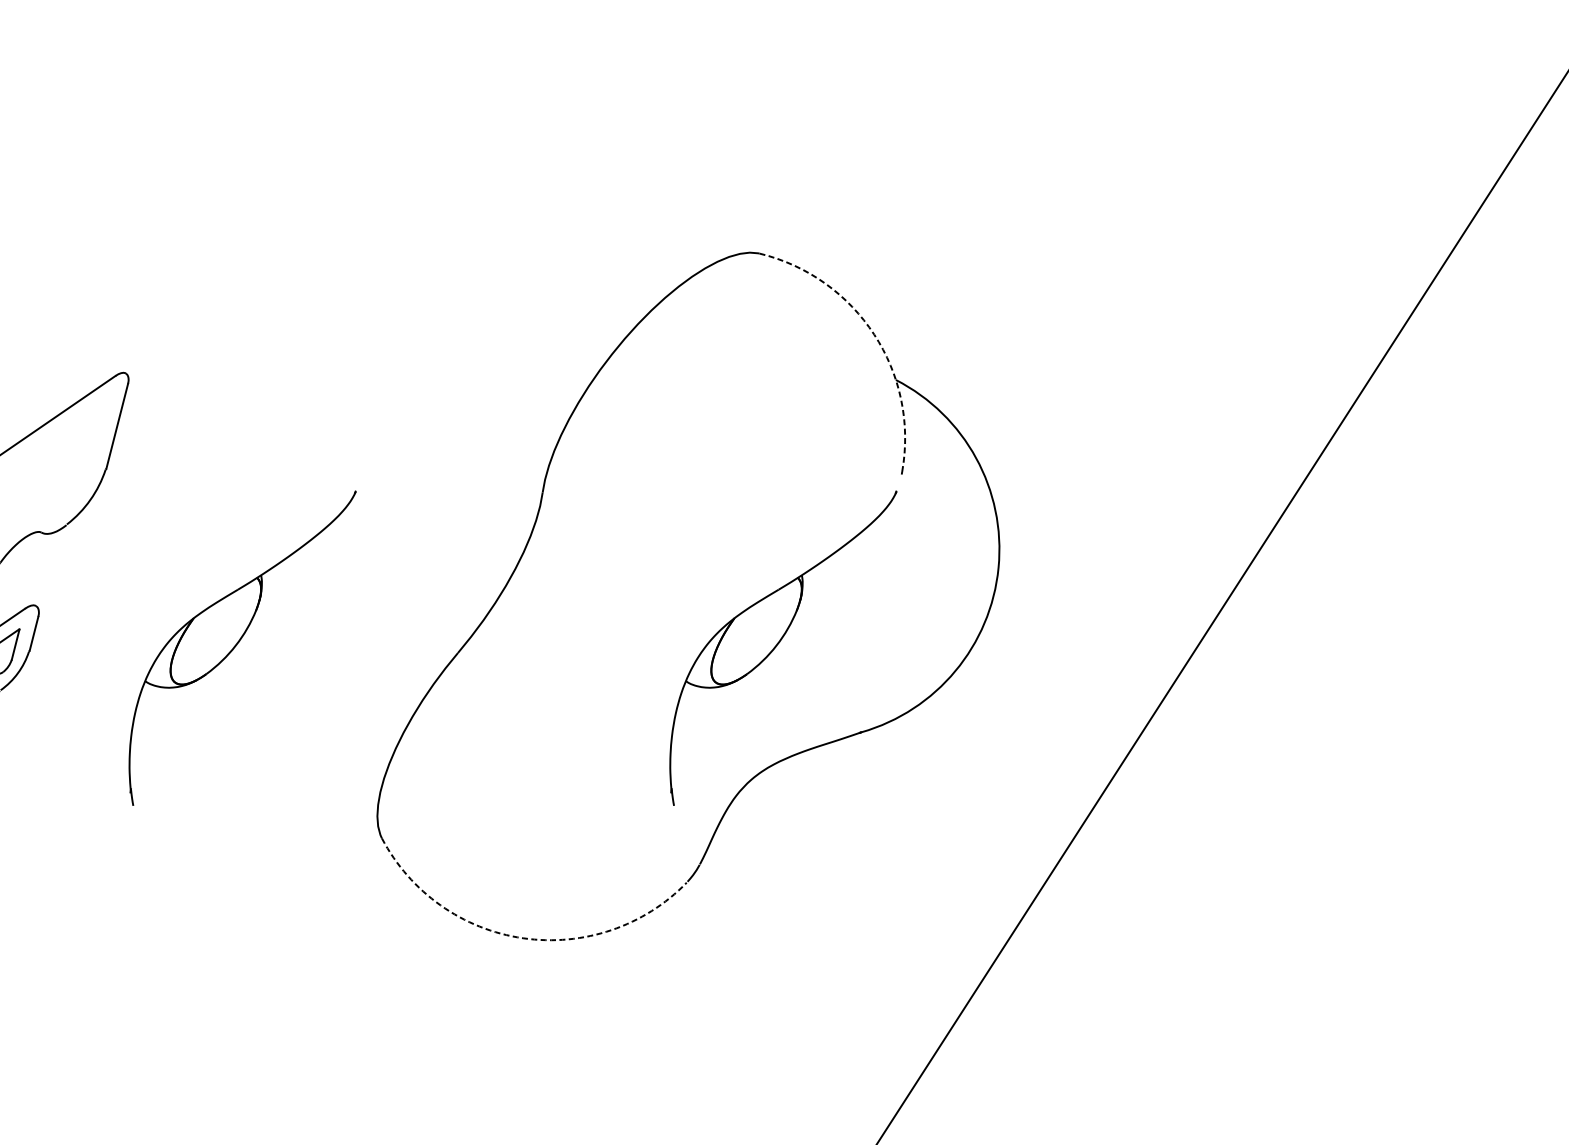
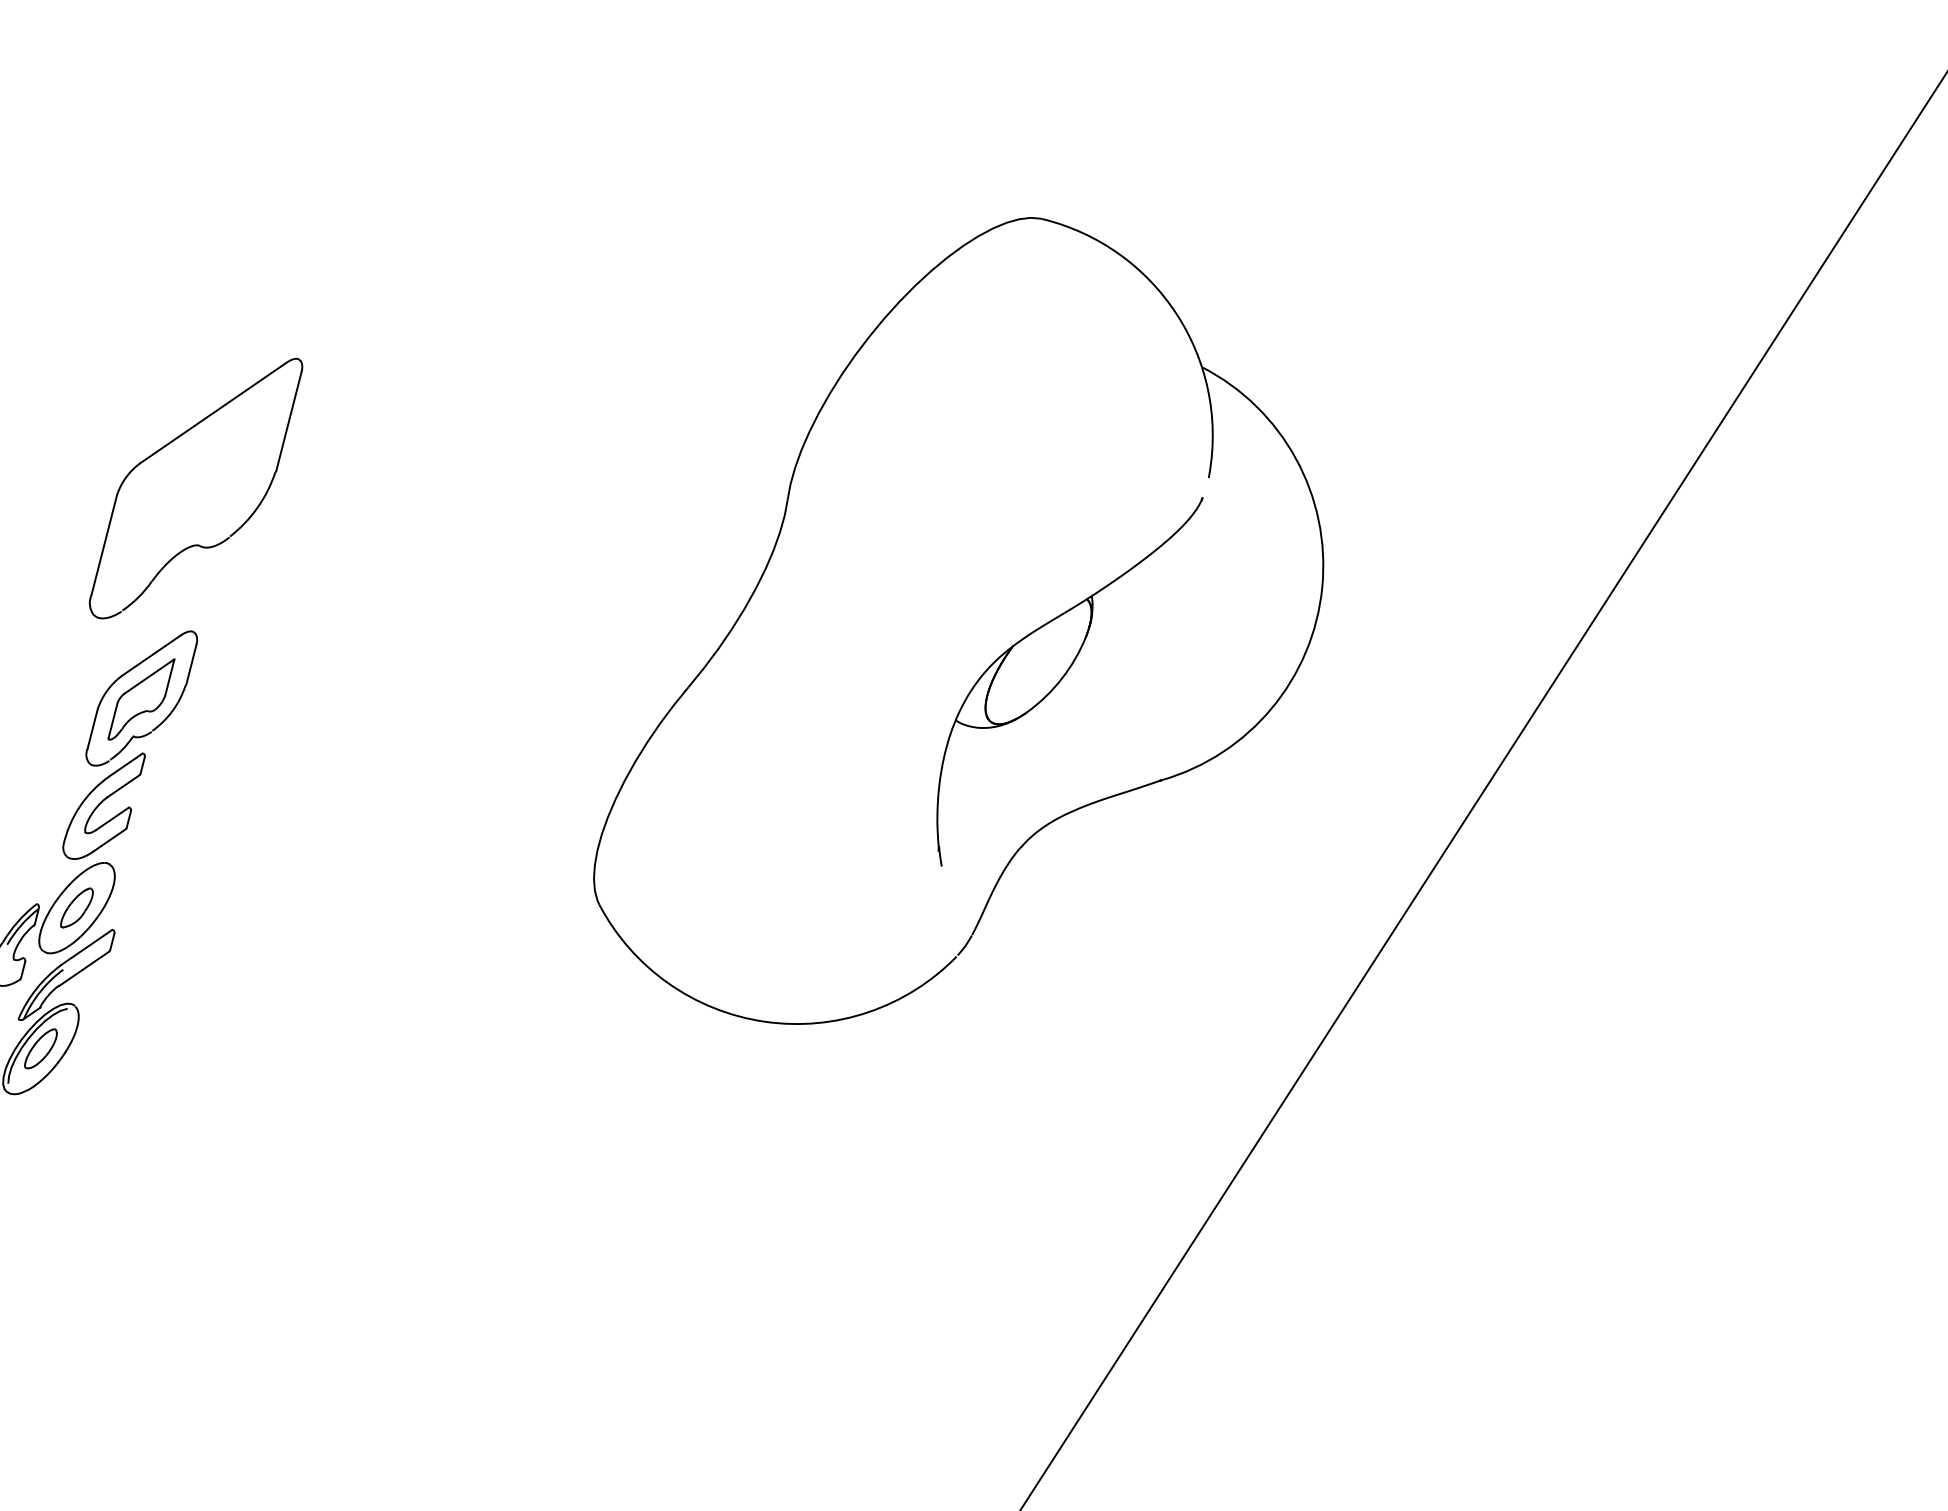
arc: (874, 334) -> (1176, 313), dashed -> solid
part: (237, 645) -> (429, 678), removed
arc: (522, 938) -> (764, 1021), dashed -> solid

